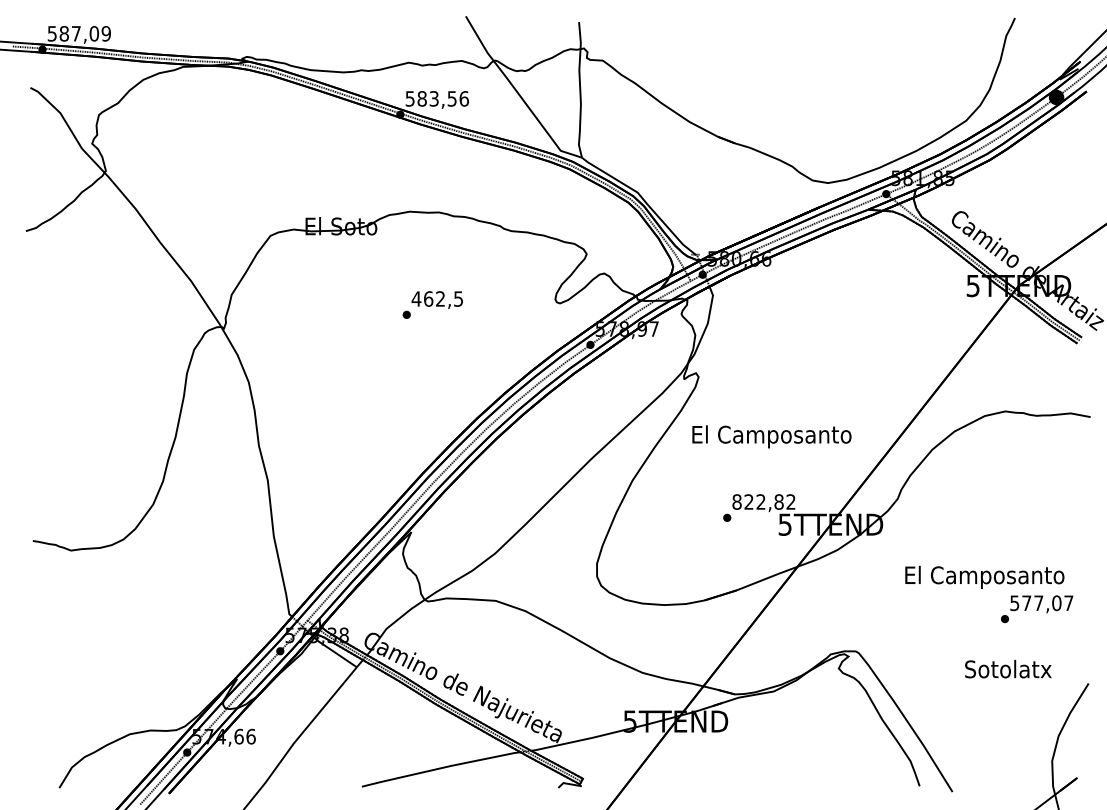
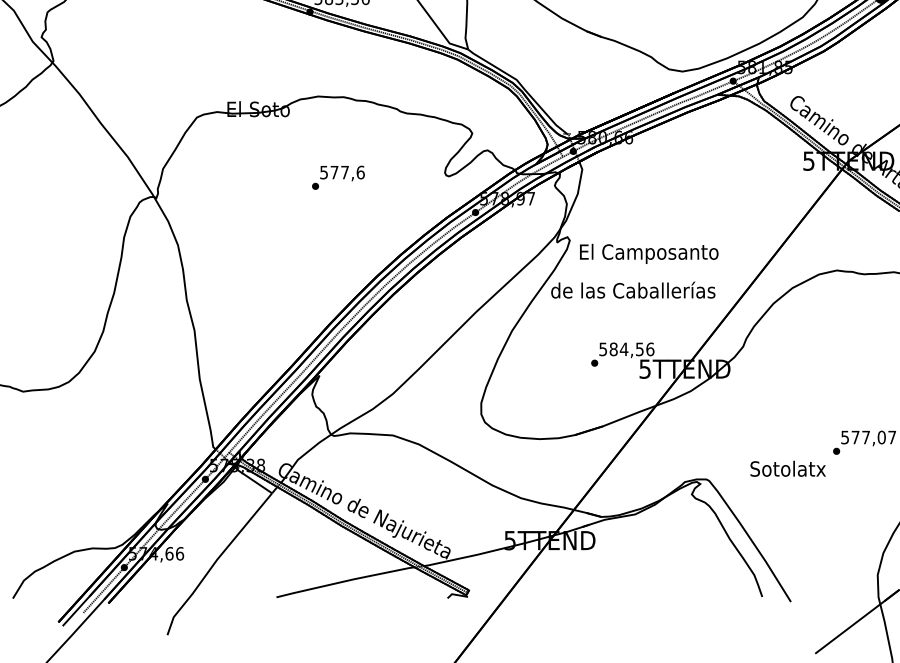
text: (437, 298) -> (342, 172), 462,5 -> 577,6
text: (771, 436) -> (633, 292), El Camposanto -> de las Caballerías
text: (763, 501) -> (626, 348), 822,82 -> 584,56
text: (984, 576) -> (648, 253), moved
text: (1008, 669) -> (788, 469), moved

